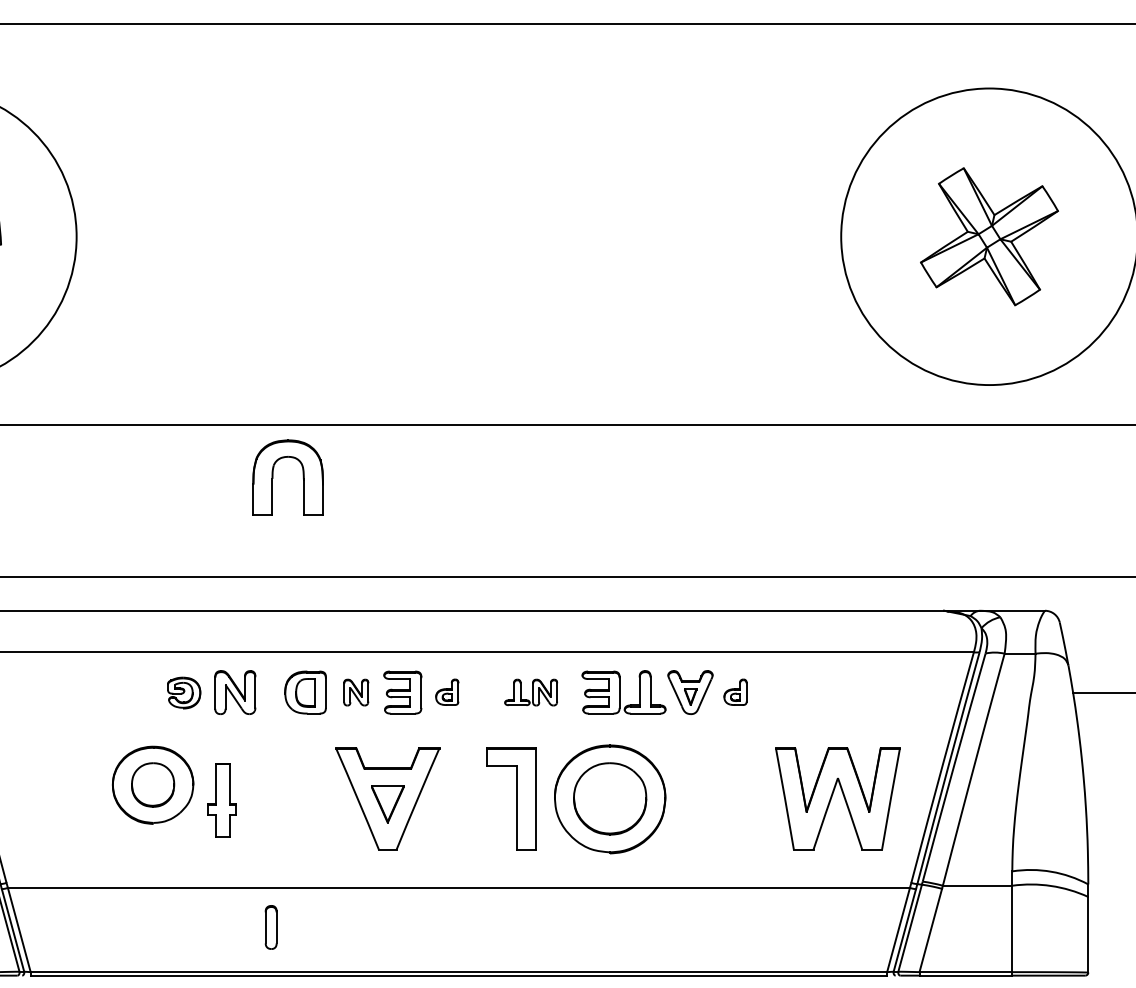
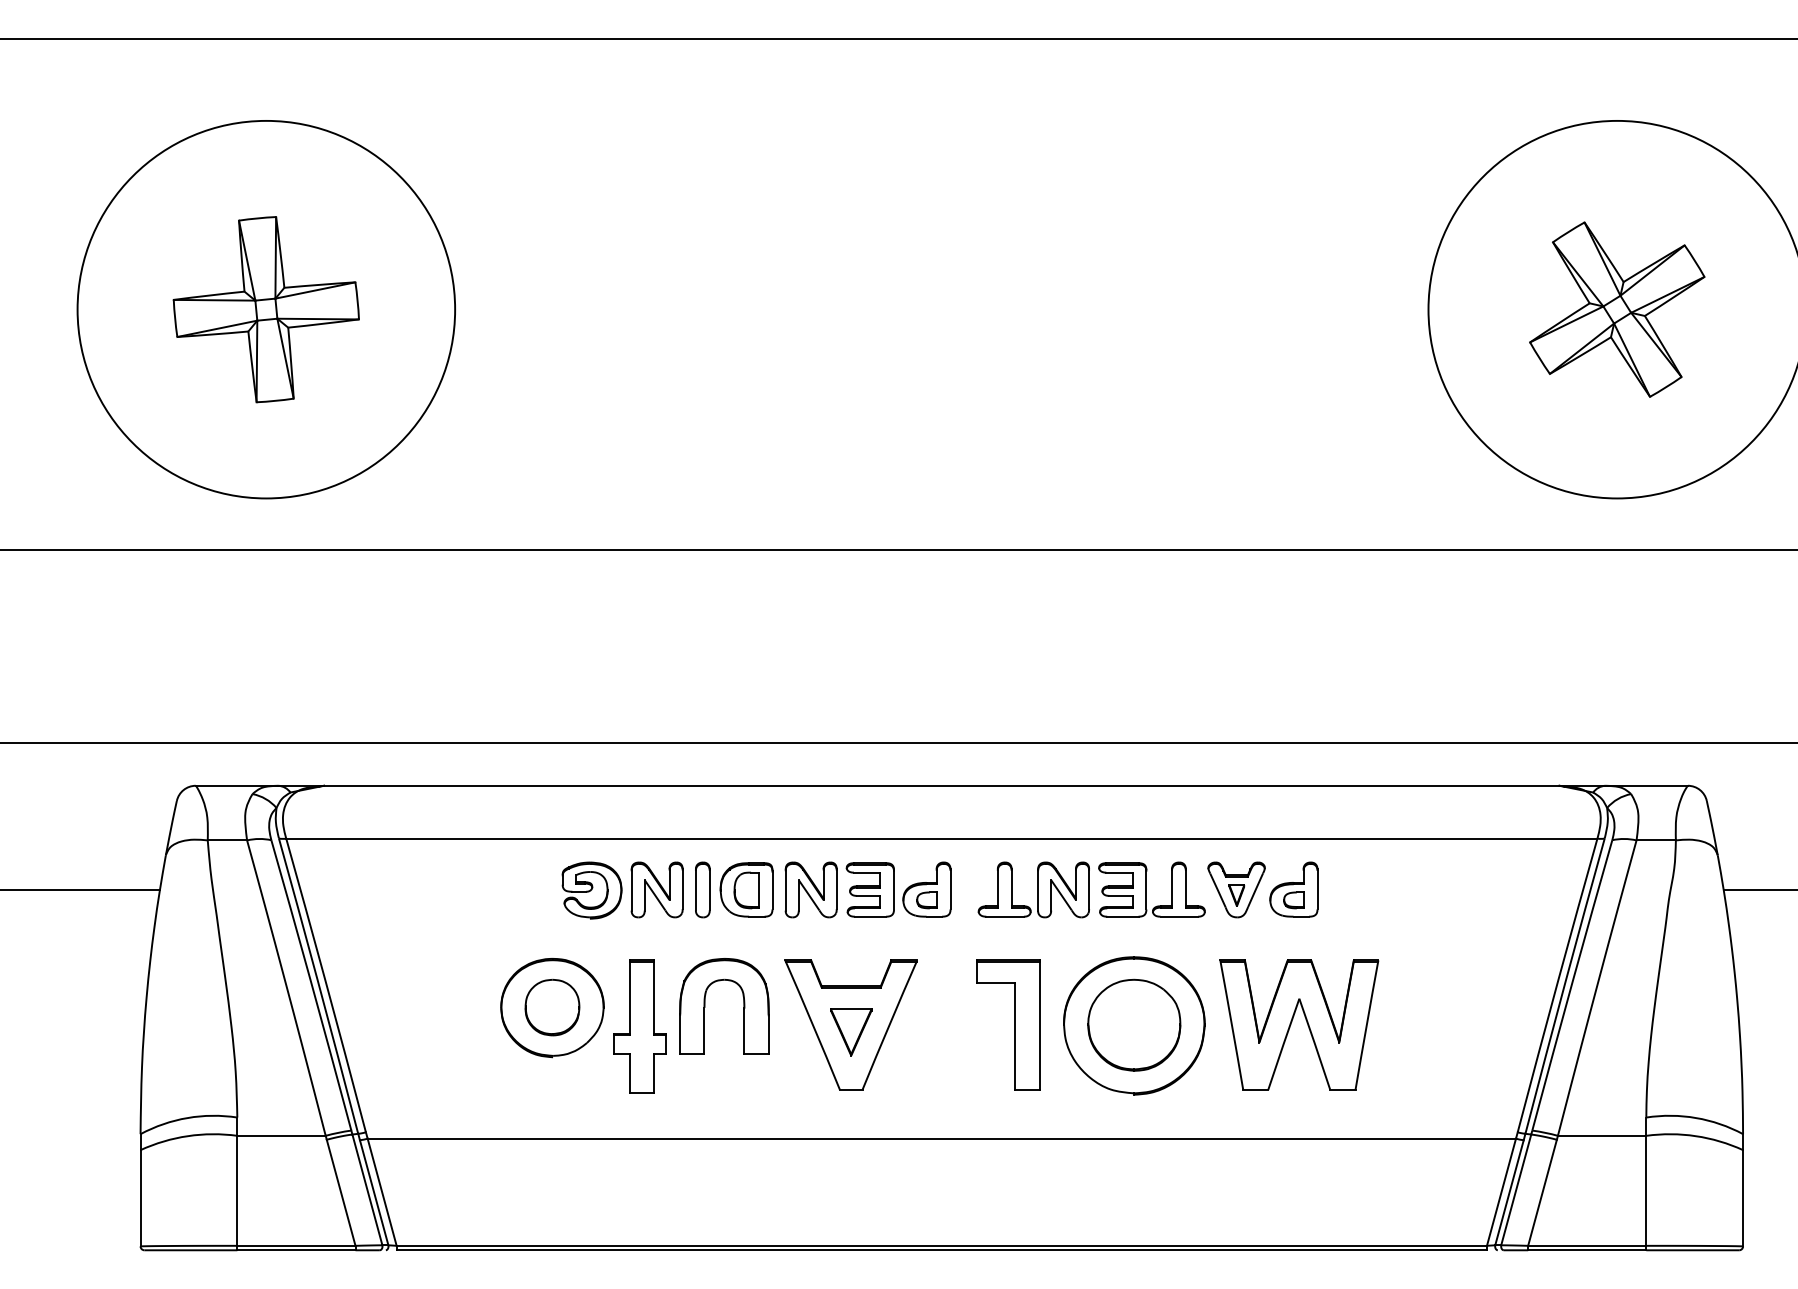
part: (273, 477) -> (705, 1006), moved
part: (355, 692) -> (810, 889), size x1.67
part: (446, 692) -> (926, 889), size x1.67
part: (530, 692) -> (1033, 889), size x1.67
part: (735, 692) -> (1293, 889), size x1.67
part: (183, 693) -> (591, 890), size x1.43
part: (843, 797) -> (1306, 1023), moved
part: (221, 799) -> (639, 1026), size x1.43
part: (270, 927) -> (702, 889), moved

